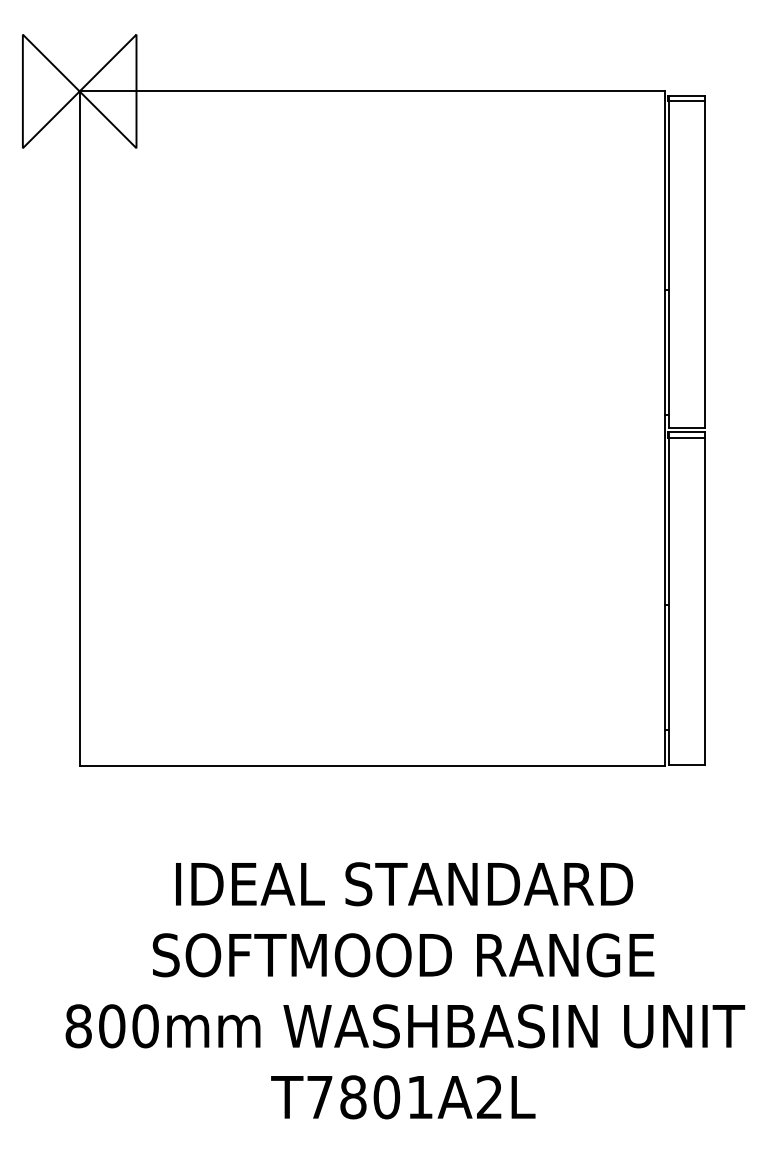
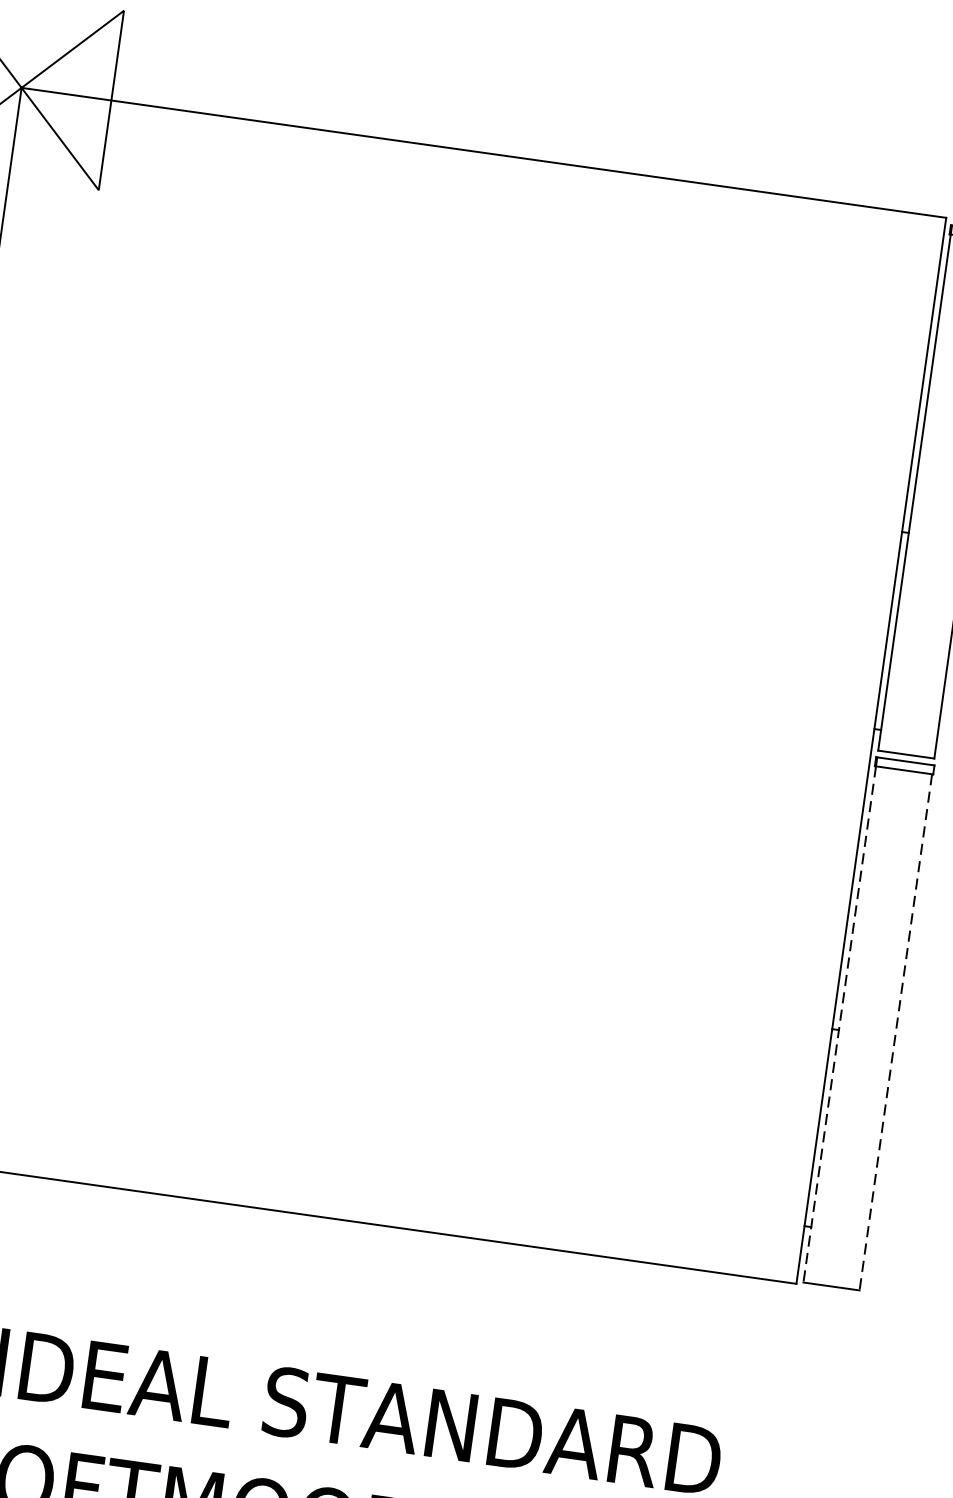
line: (669, 601) -> (840, 1024), solid -> dashed
line: (704, 601) -> (895, 1032), solid -> dashed

